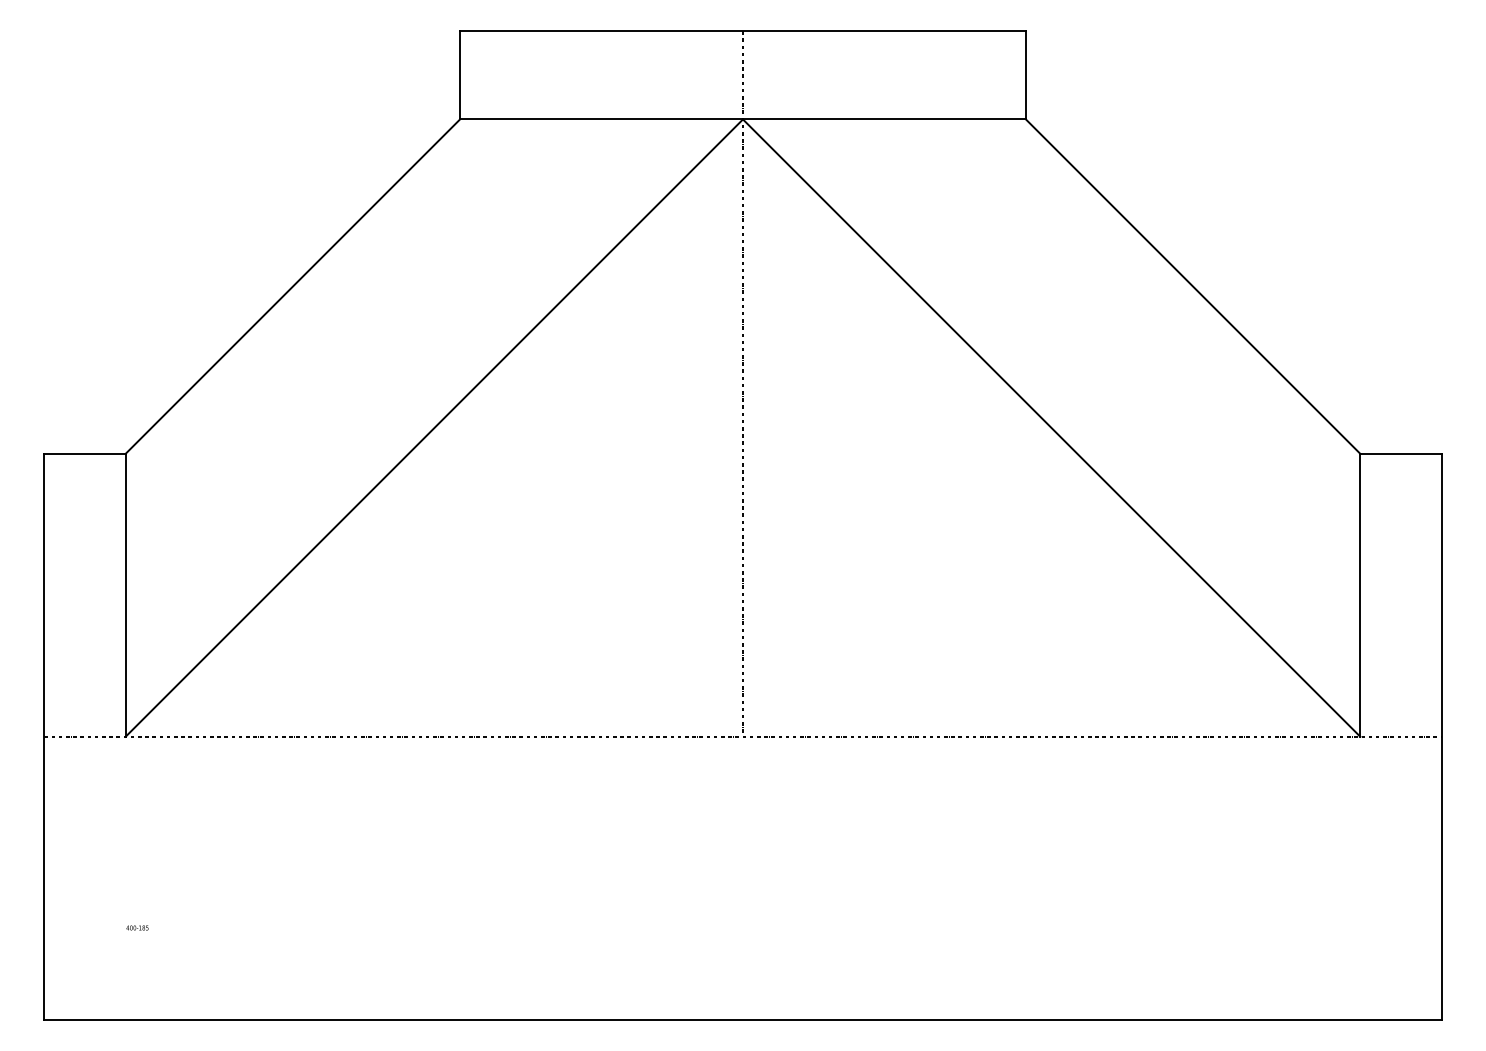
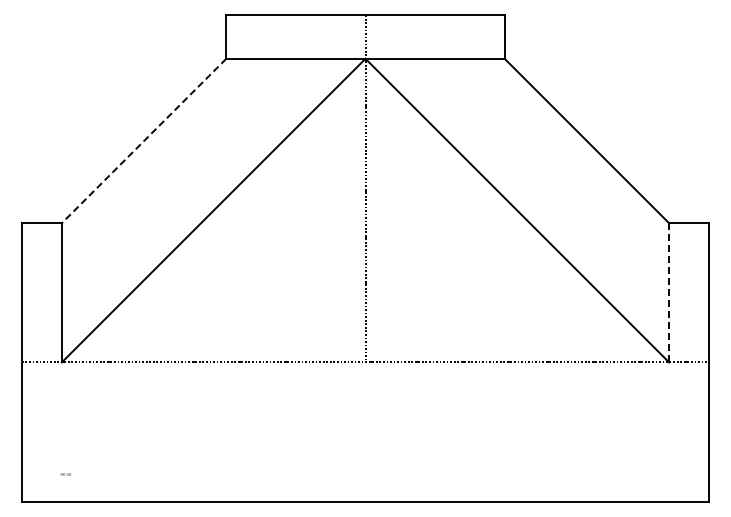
line: (291, 287) -> (143, 141), solid -> dashed
line: (1361, 594) -> (669, 292), solid -> dashed
text: (137, 928) -> (65, 474), moved

